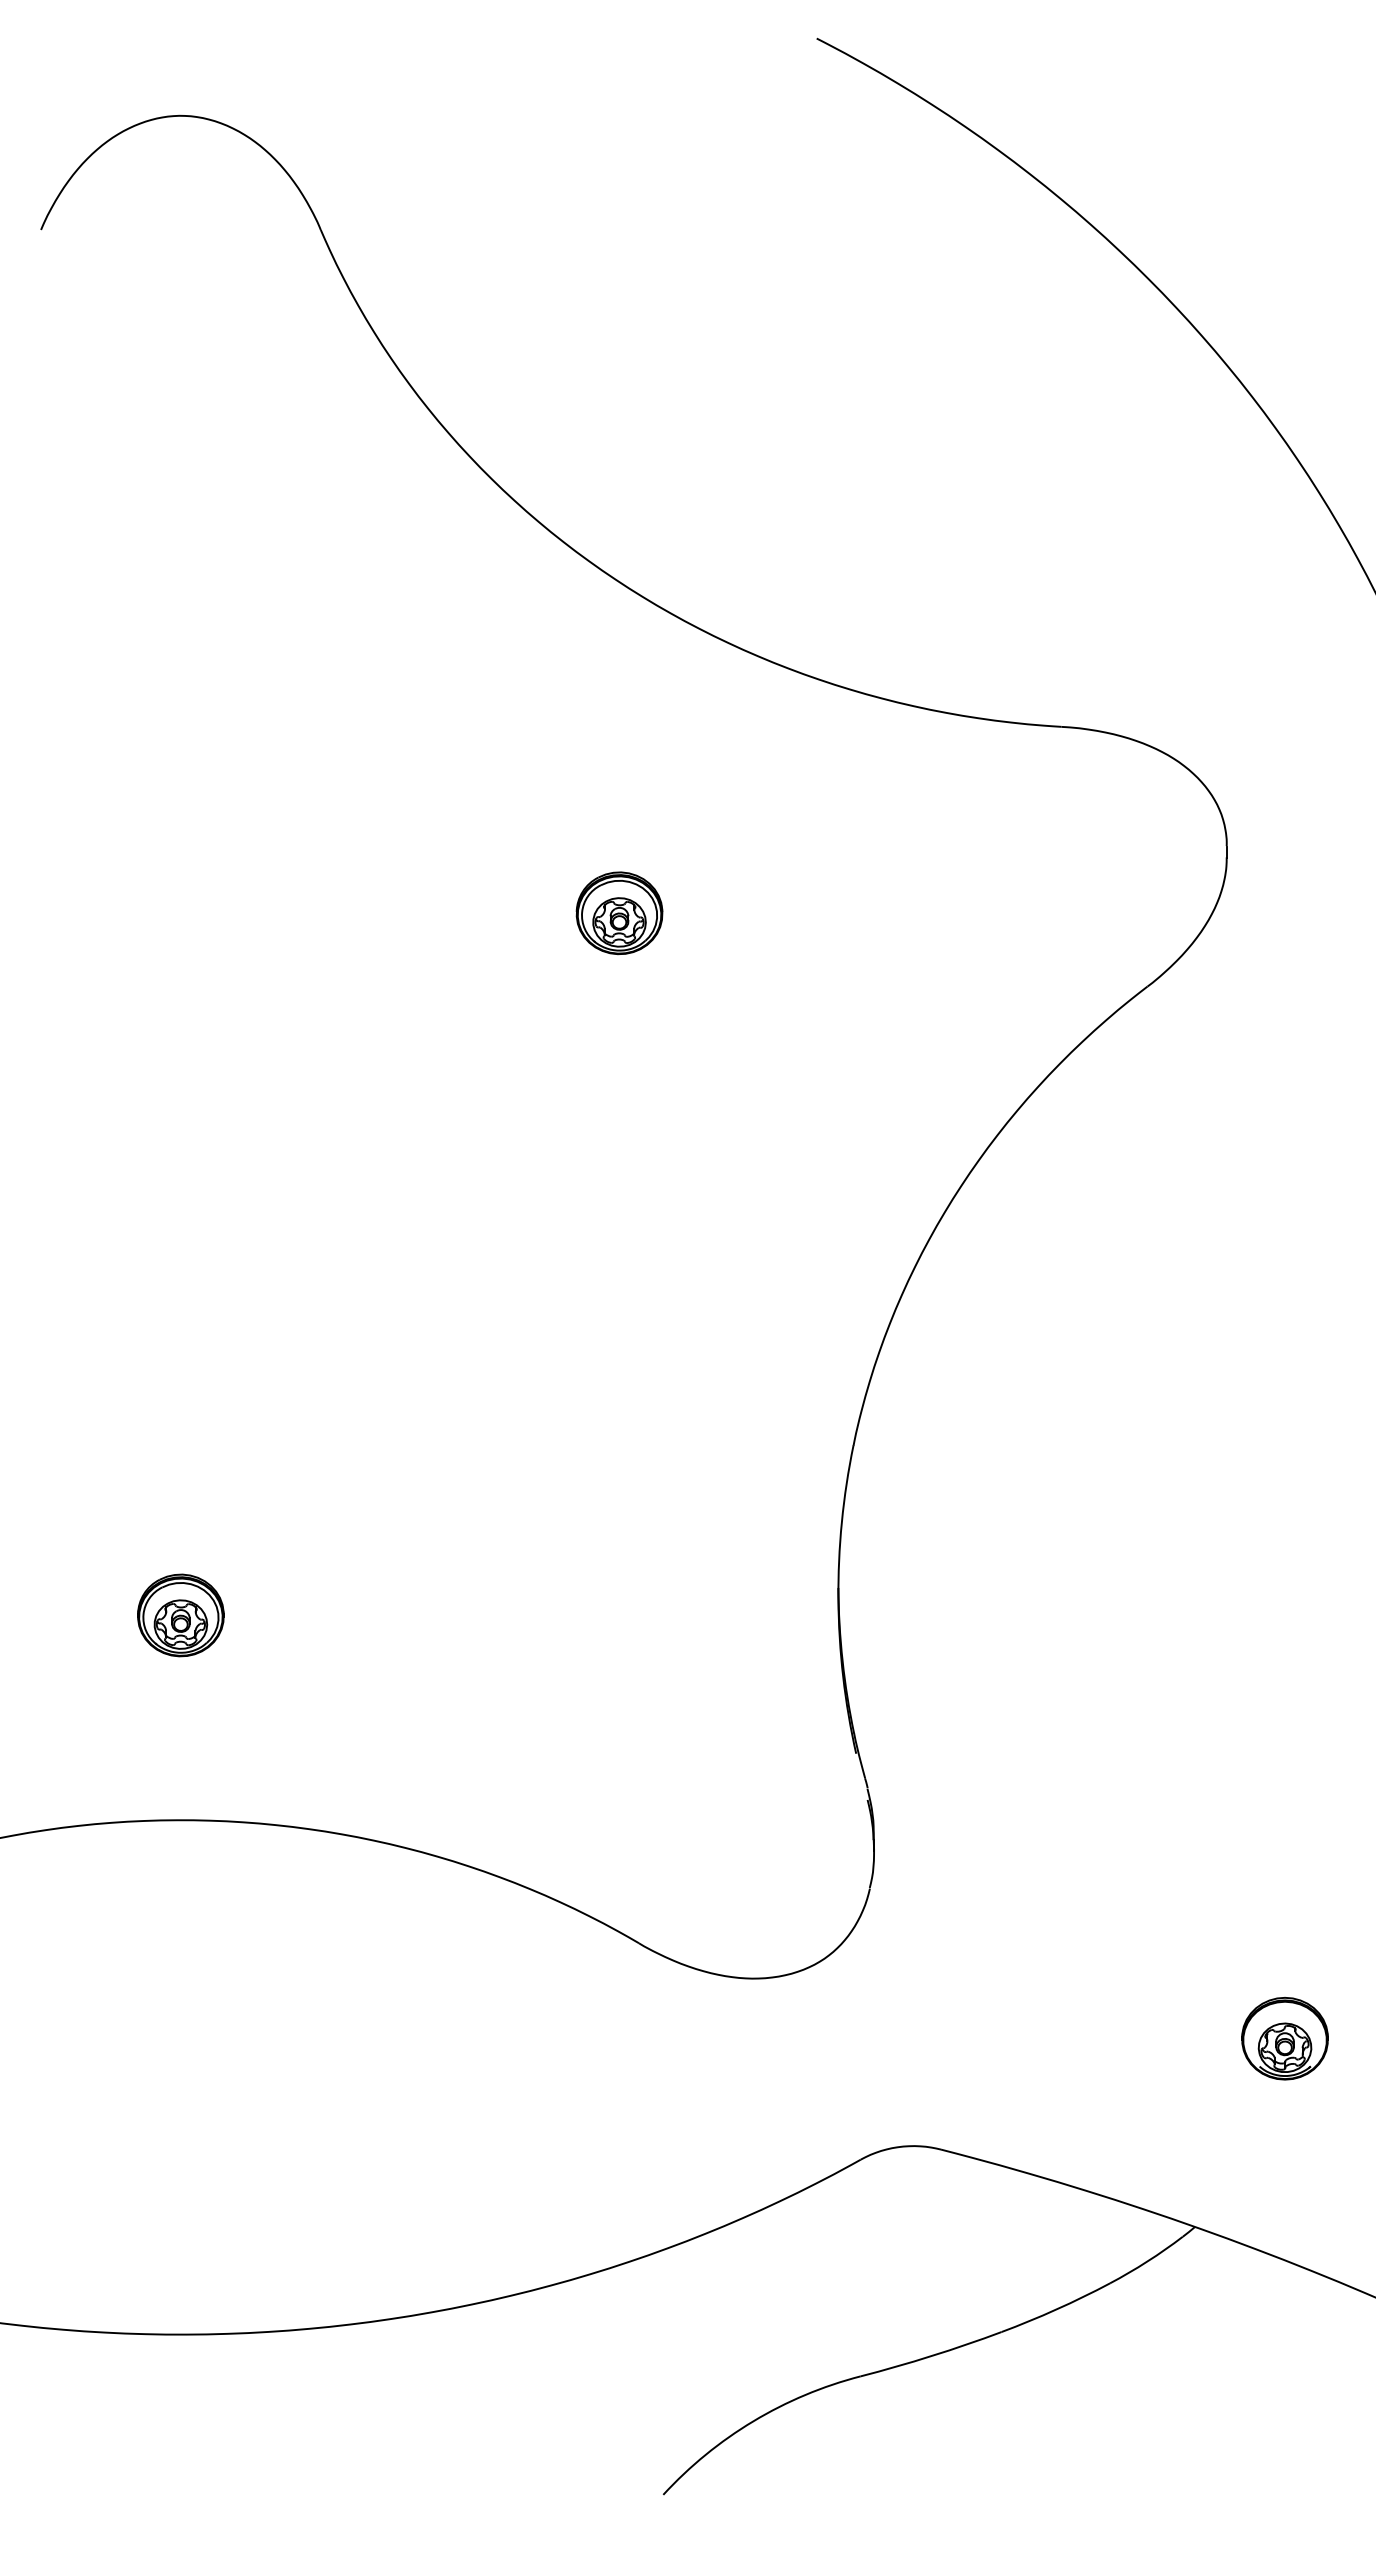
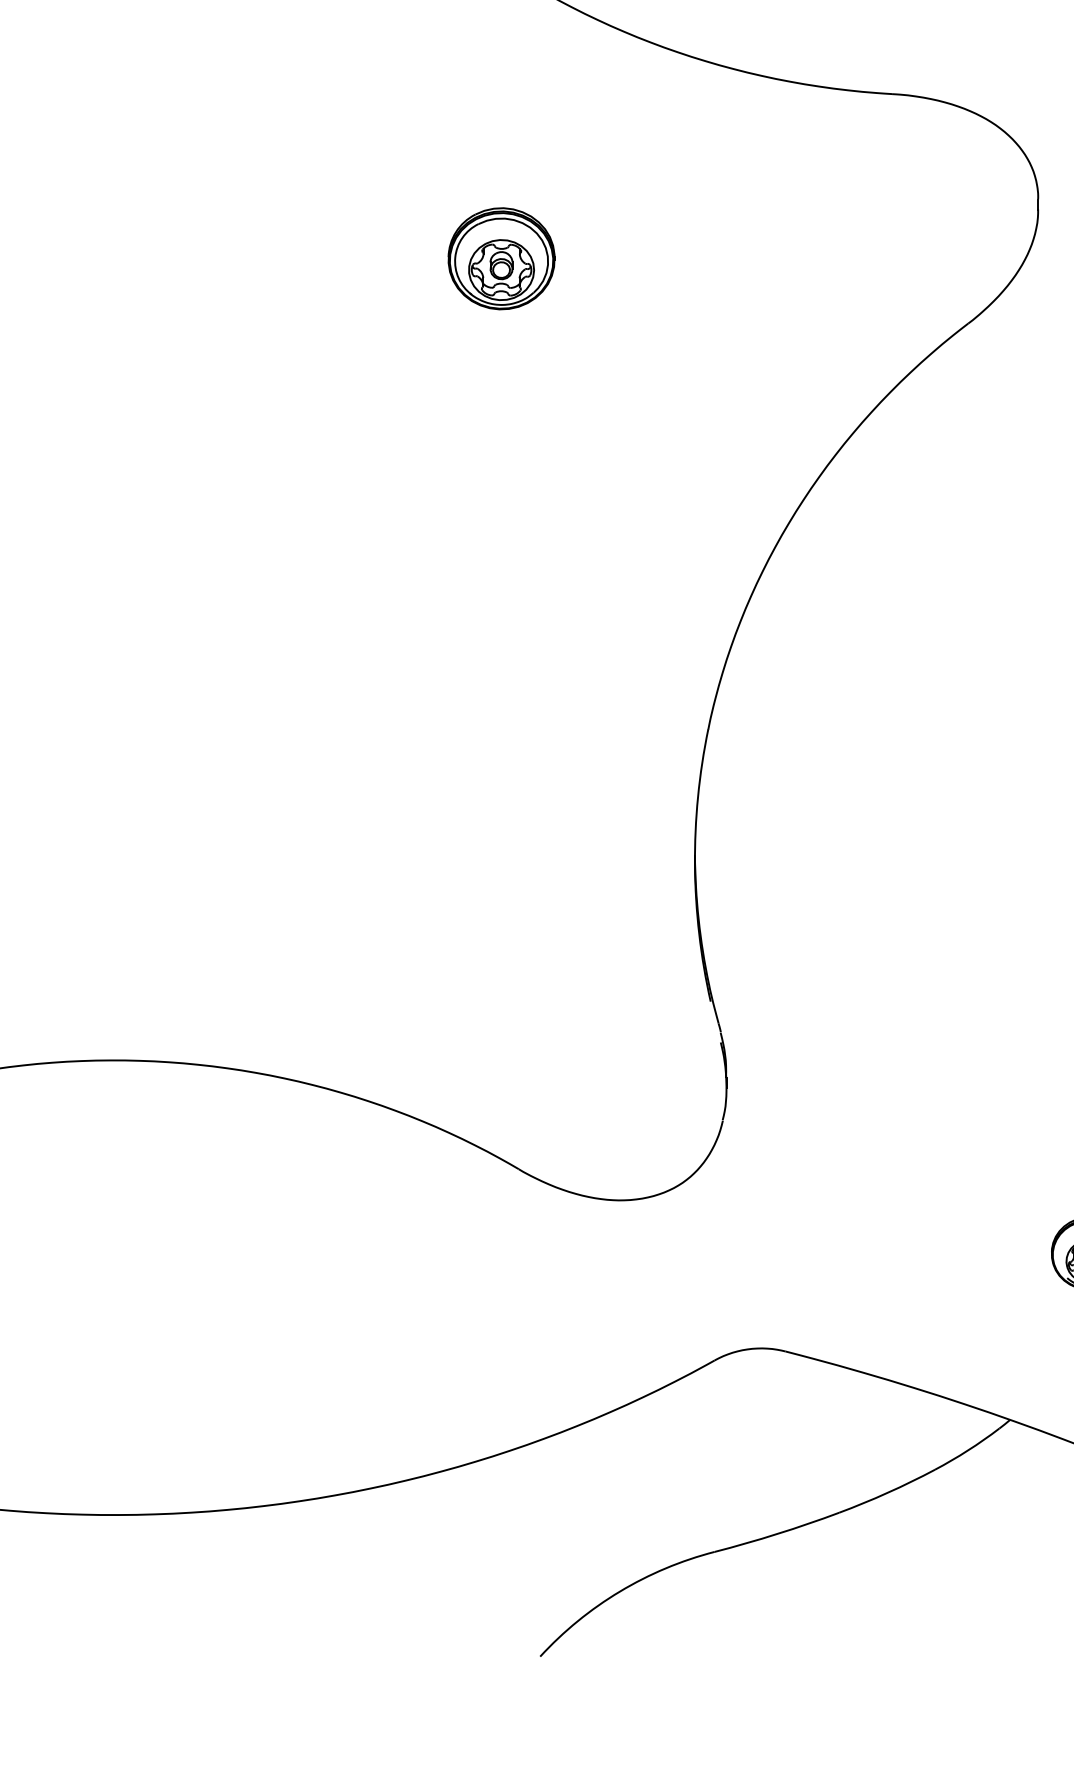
part: (619, 913) -> (501, 259), size x1.4
part: (180, 1615) -> (113, 879), removed

